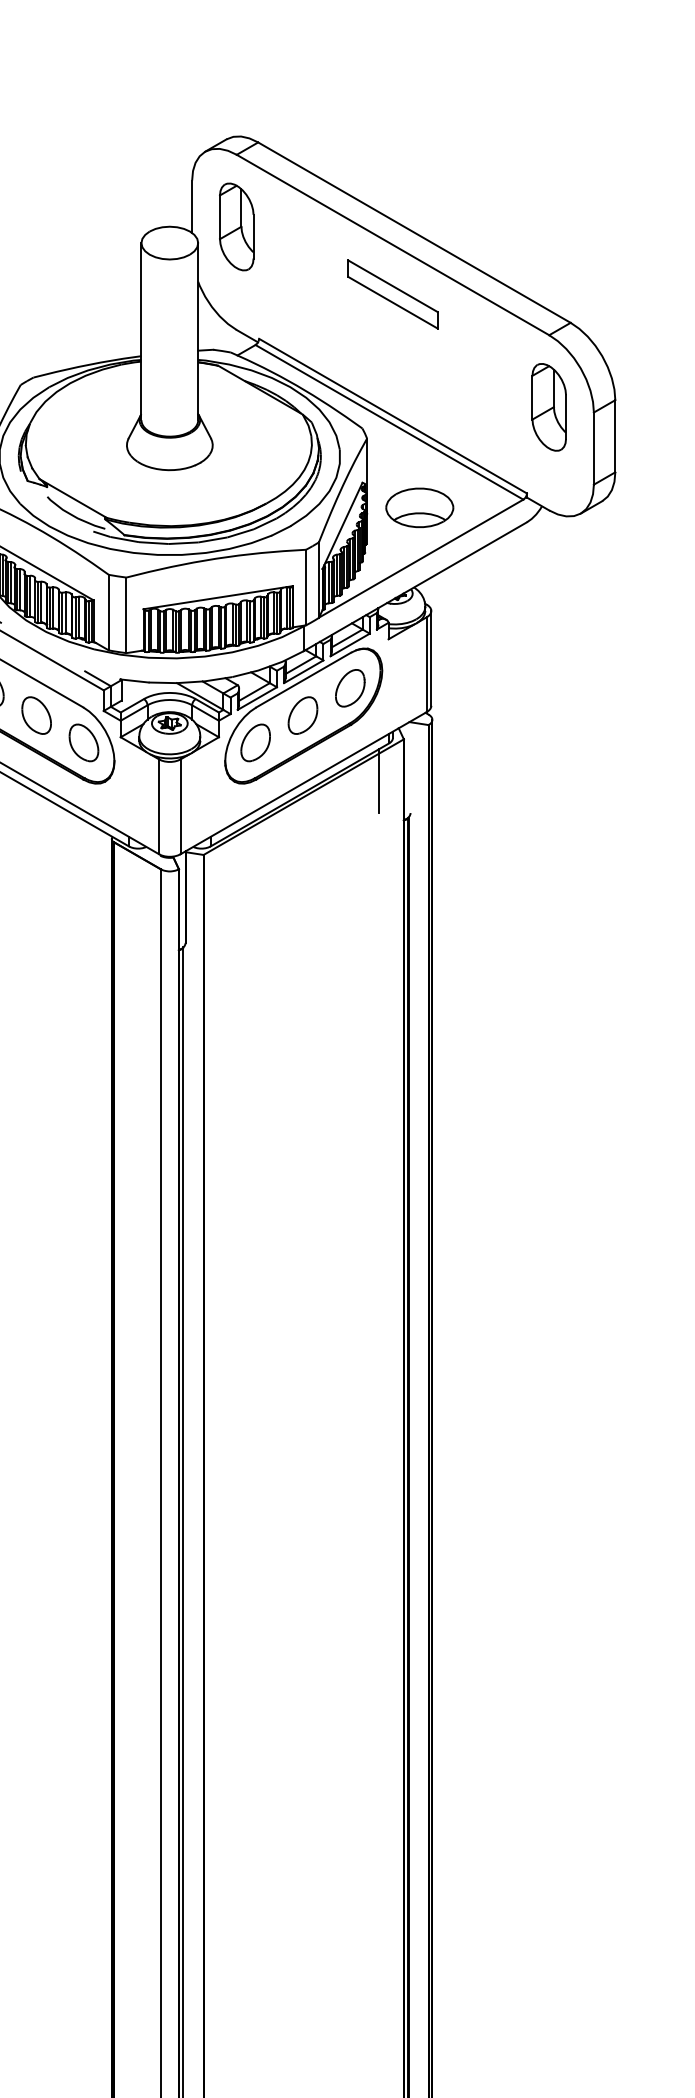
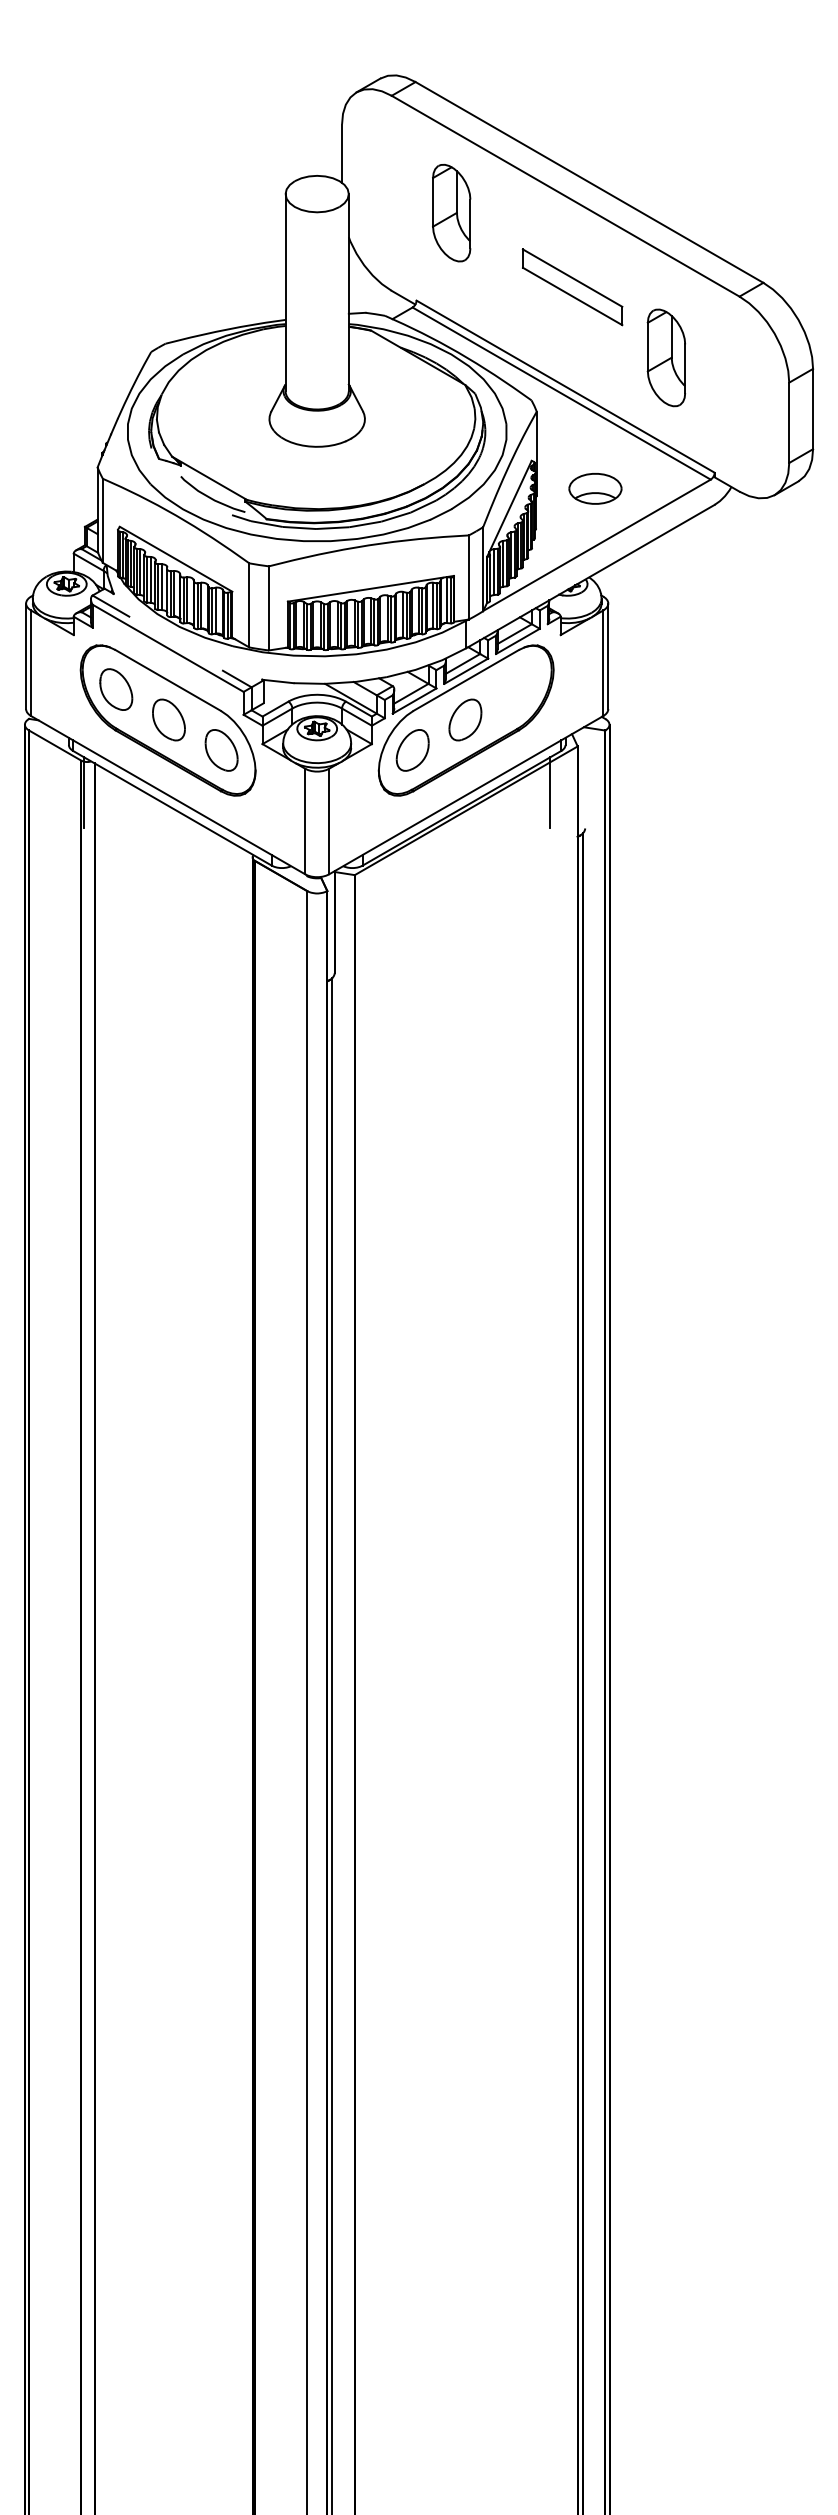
part: (236, 226) -> (451, 212), moved
part: (392, 294) -> (572, 287), moved
part: (549, 406) -> (666, 357), moved
part: (419, 507) -> (595, 488), size x0.7
part: (349, 688) -> (517, 689), removed

